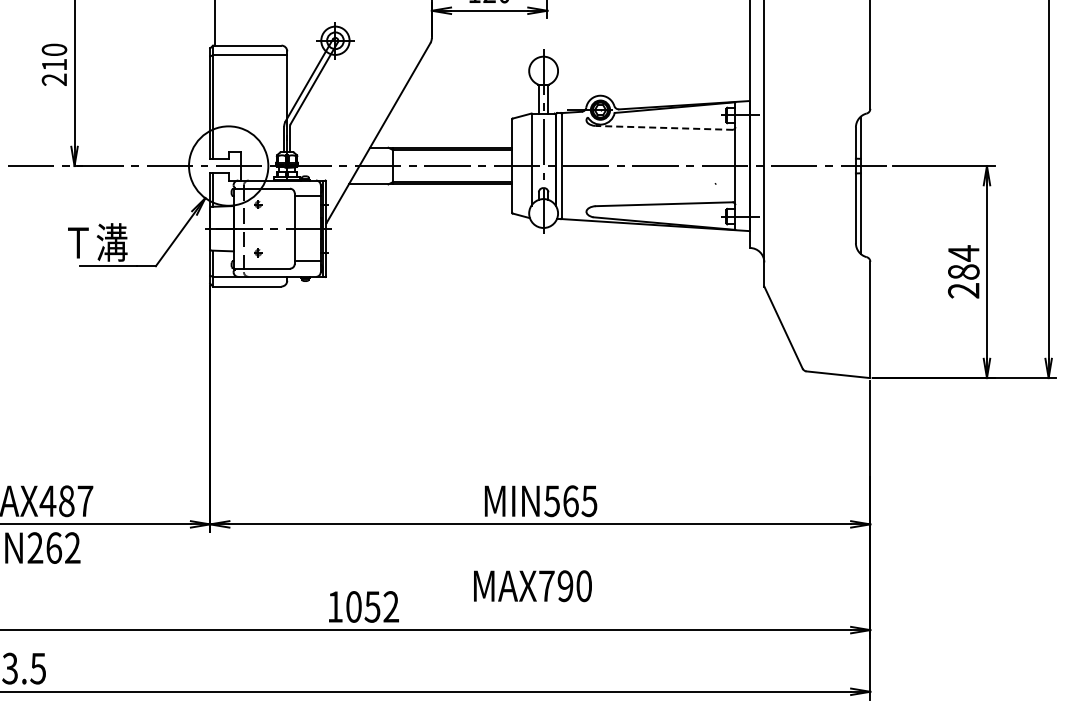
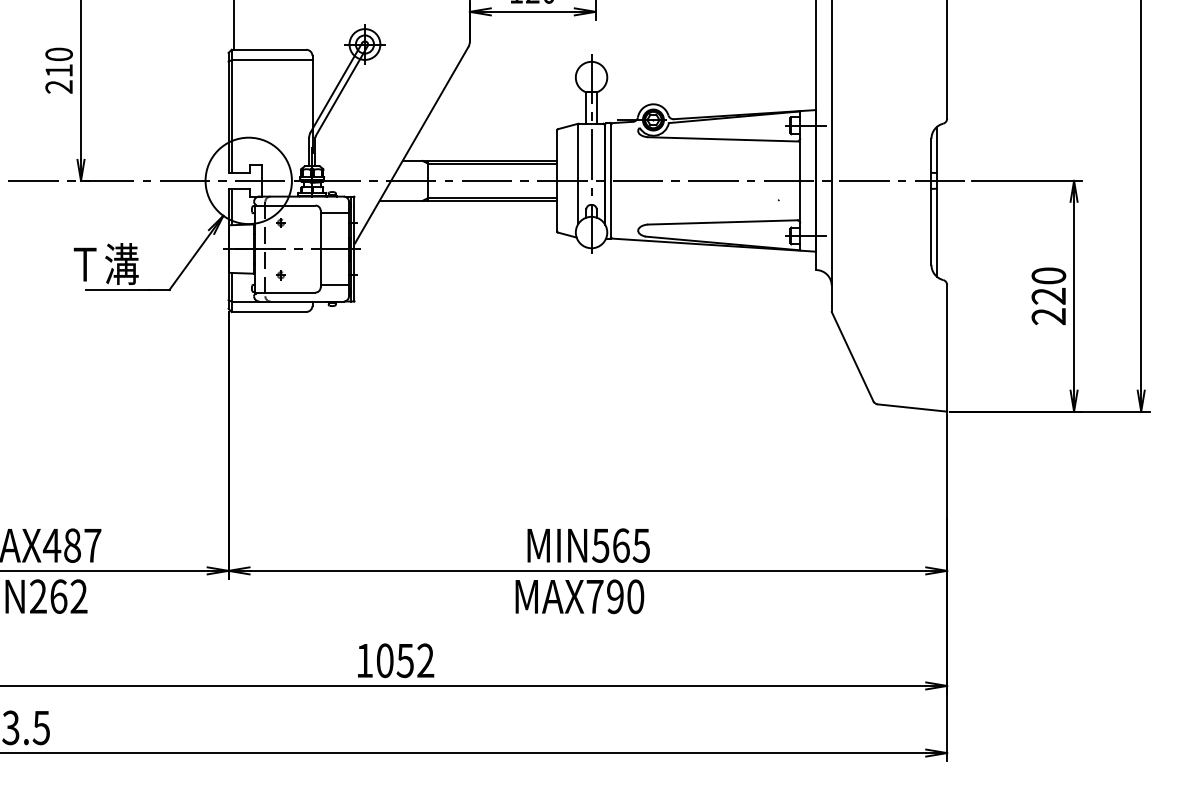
line: (664, 127) -> (723, 138), dashed -> solid
text: (963, 262) -> (1048, 285), 284 -> 220
text: (532, 586) -> (579, 597), moved

